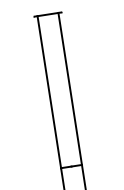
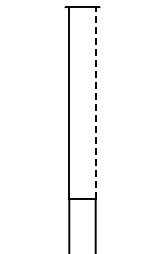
line: (69, 88) -> (95, 102), solid -> dashed

